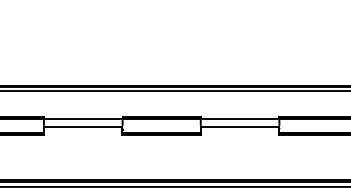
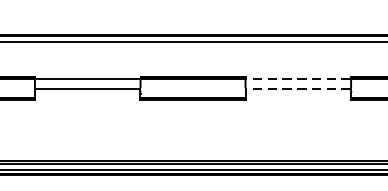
line: (239, 118) -> (297, 78), solid -> dashed
line: (239, 126) -> (297, 89), solid -> dashed

